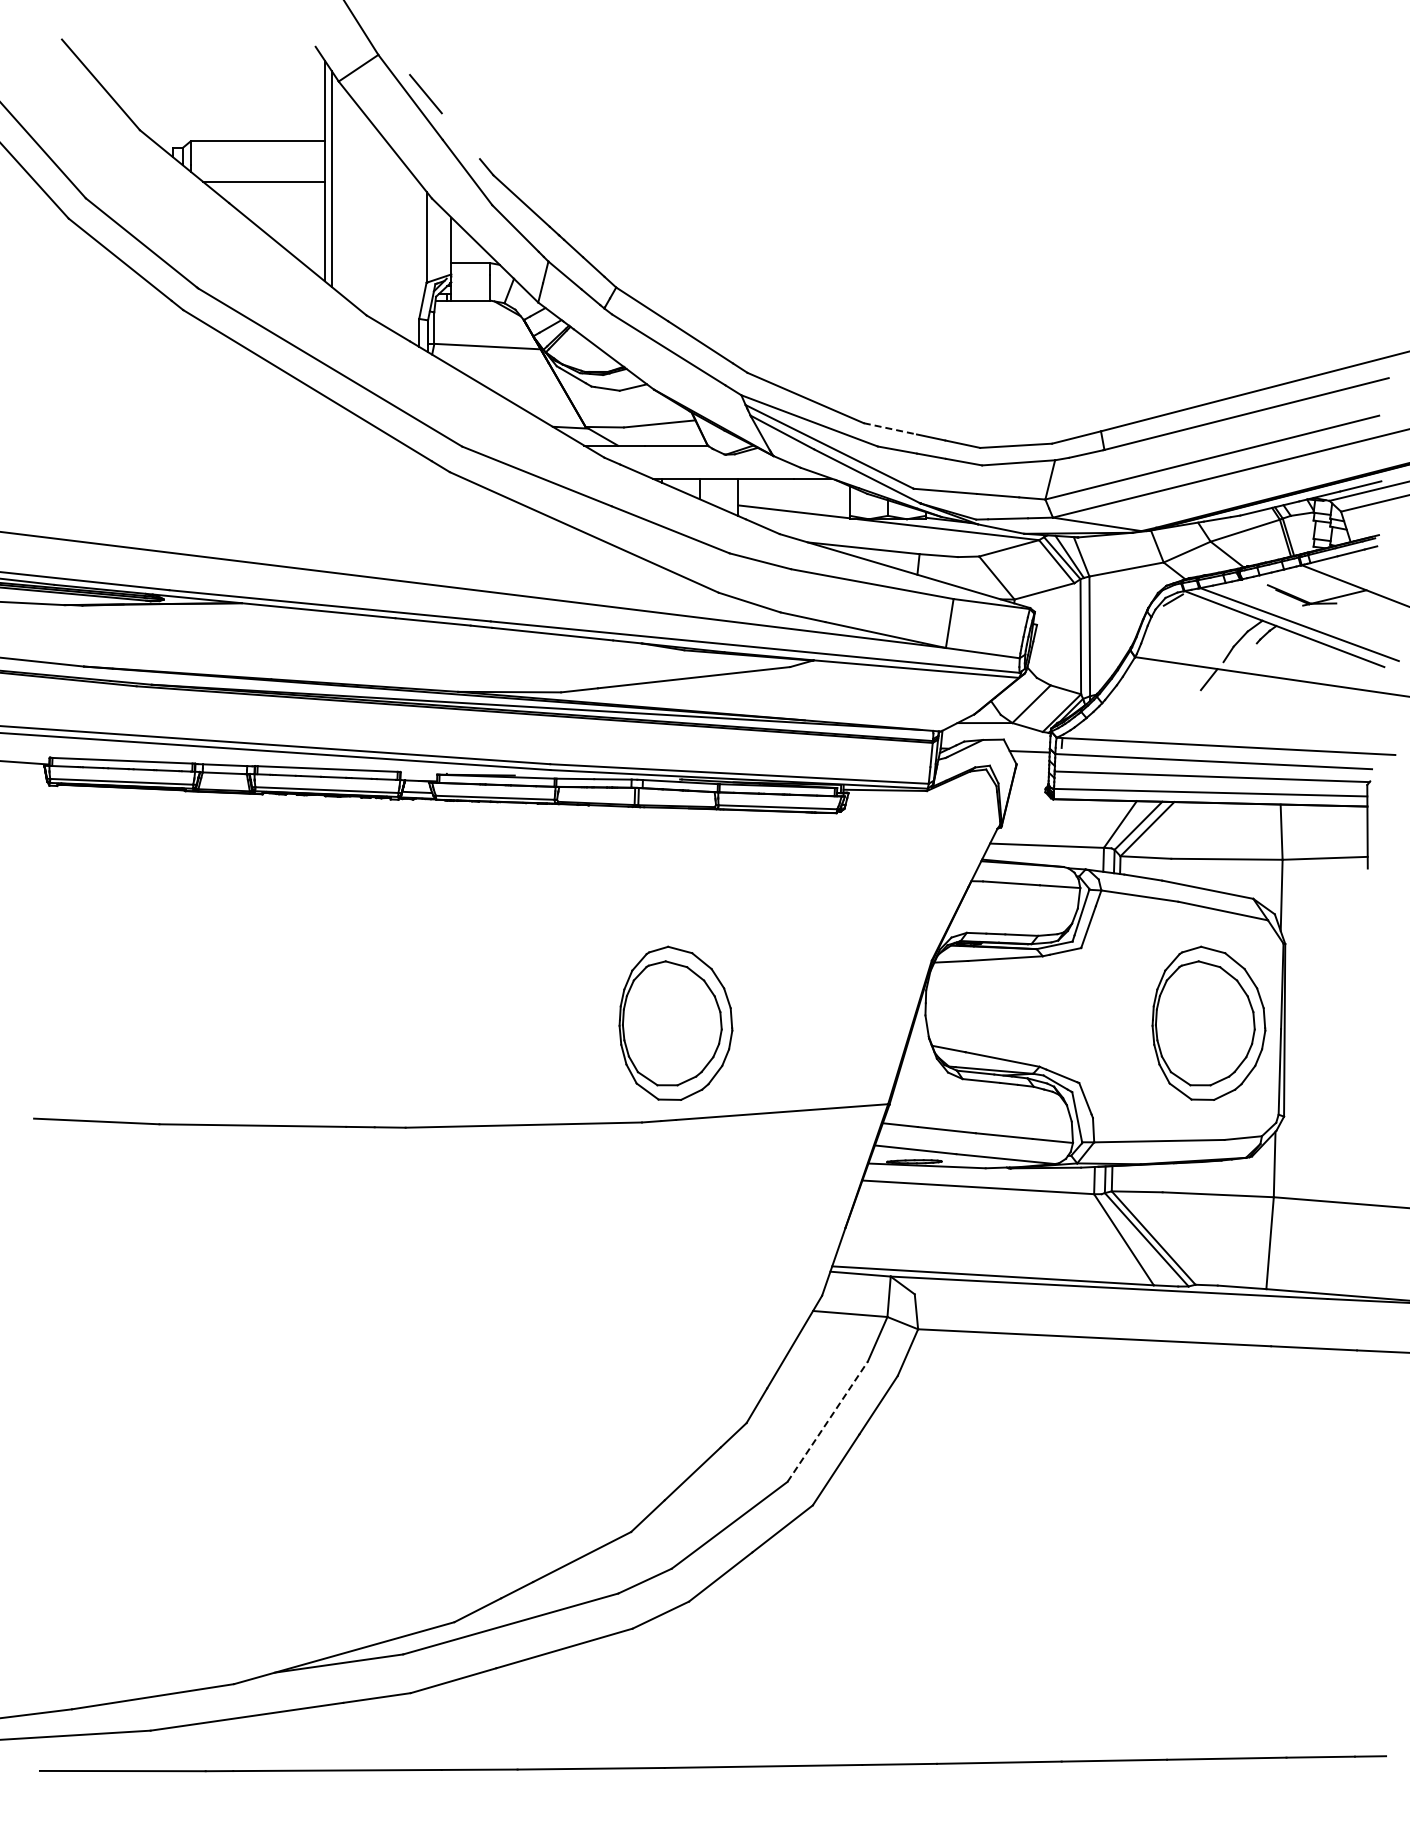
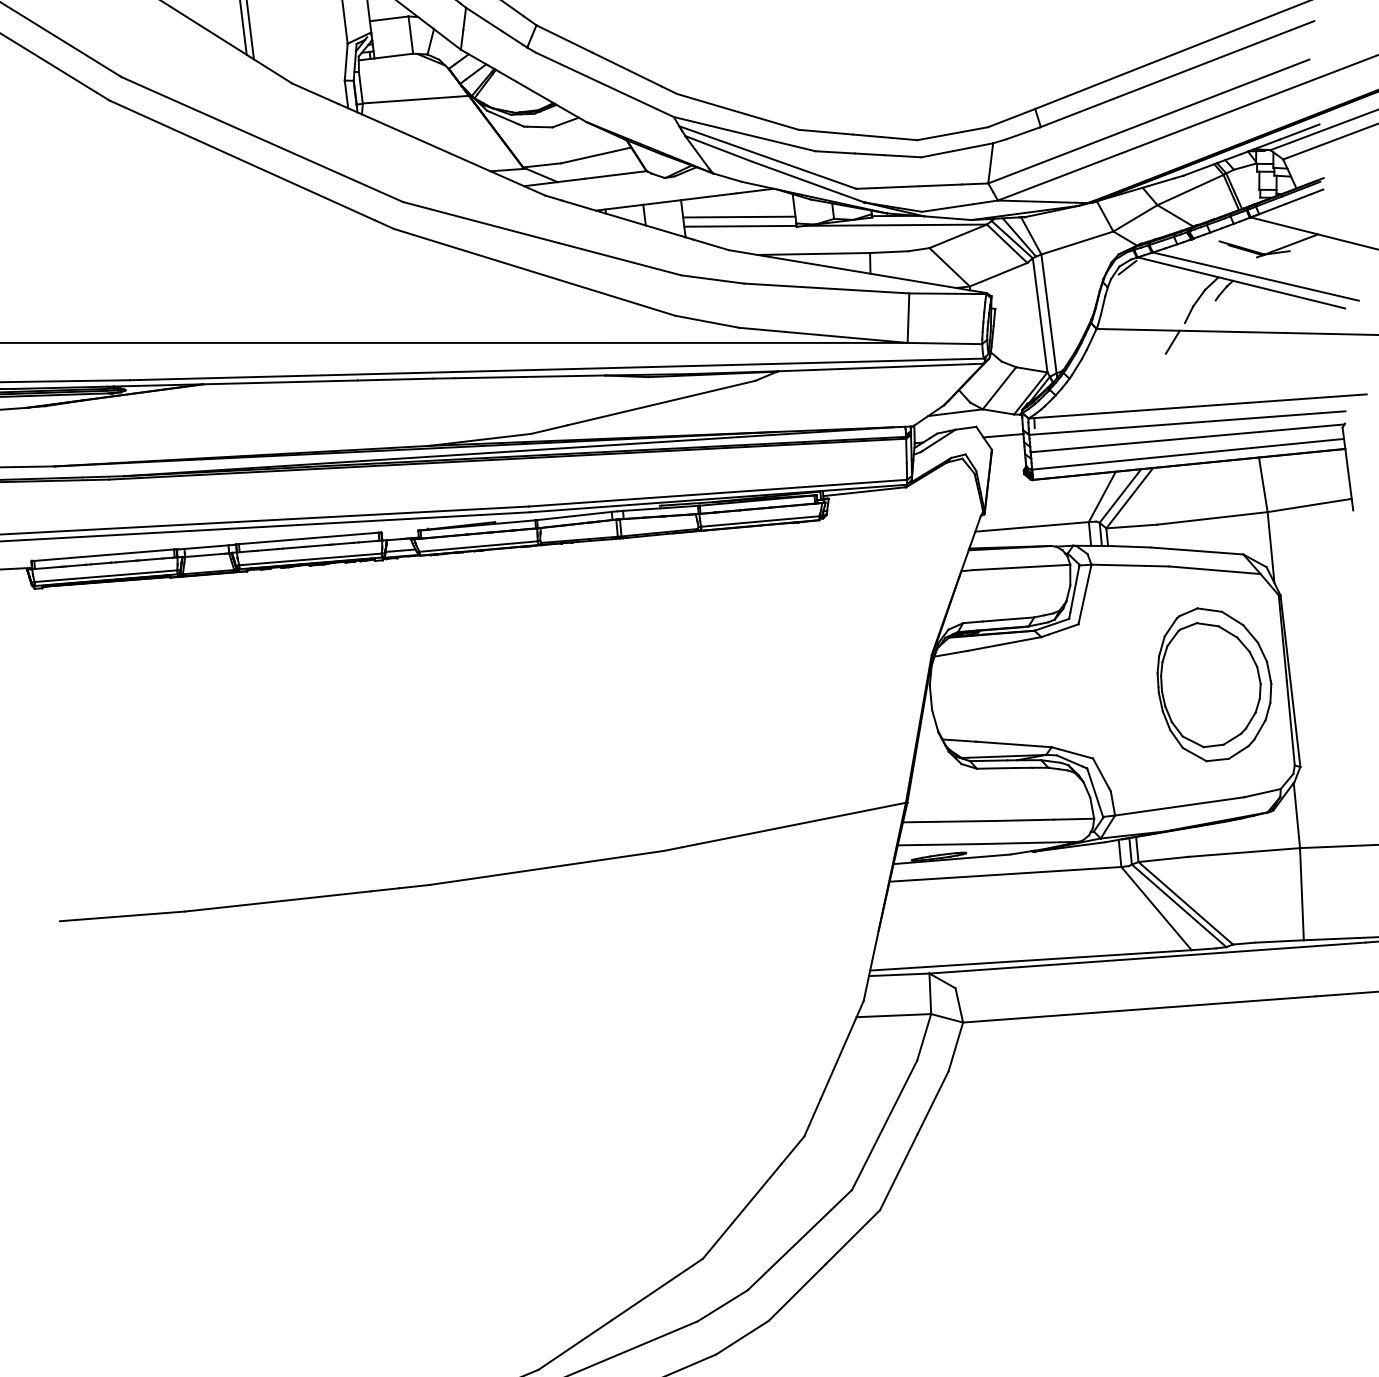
line: (890, 428) -> (825, 131), dashed -> solid
line: (793, 502) -> (738, 217), added
part: (675, 1022) -> (684, 747), removed
line: (828, 1421) -> (885, 1124), dashed -> solid

